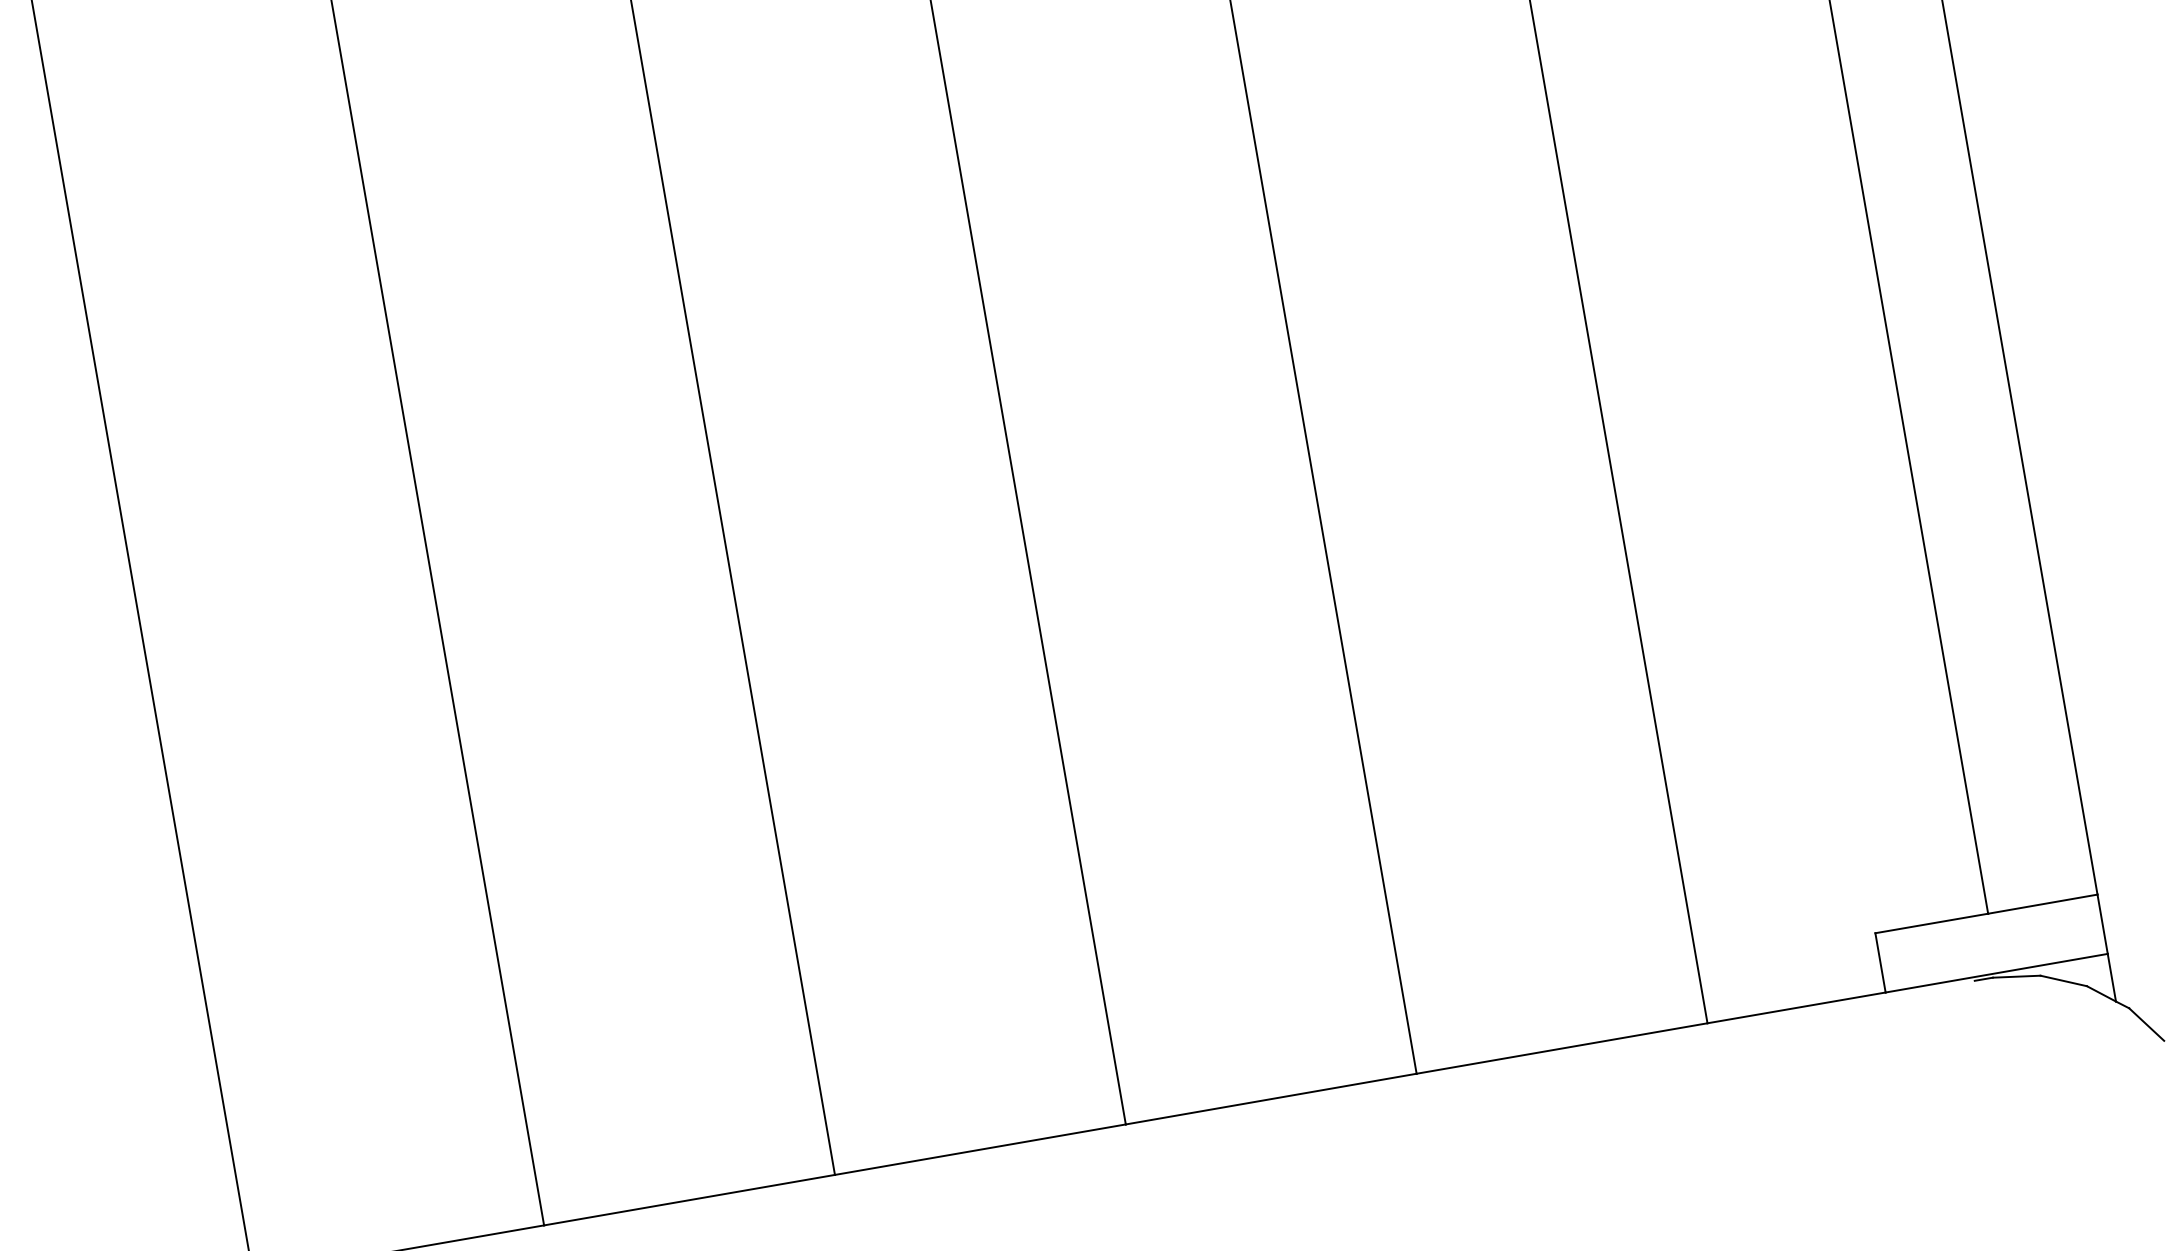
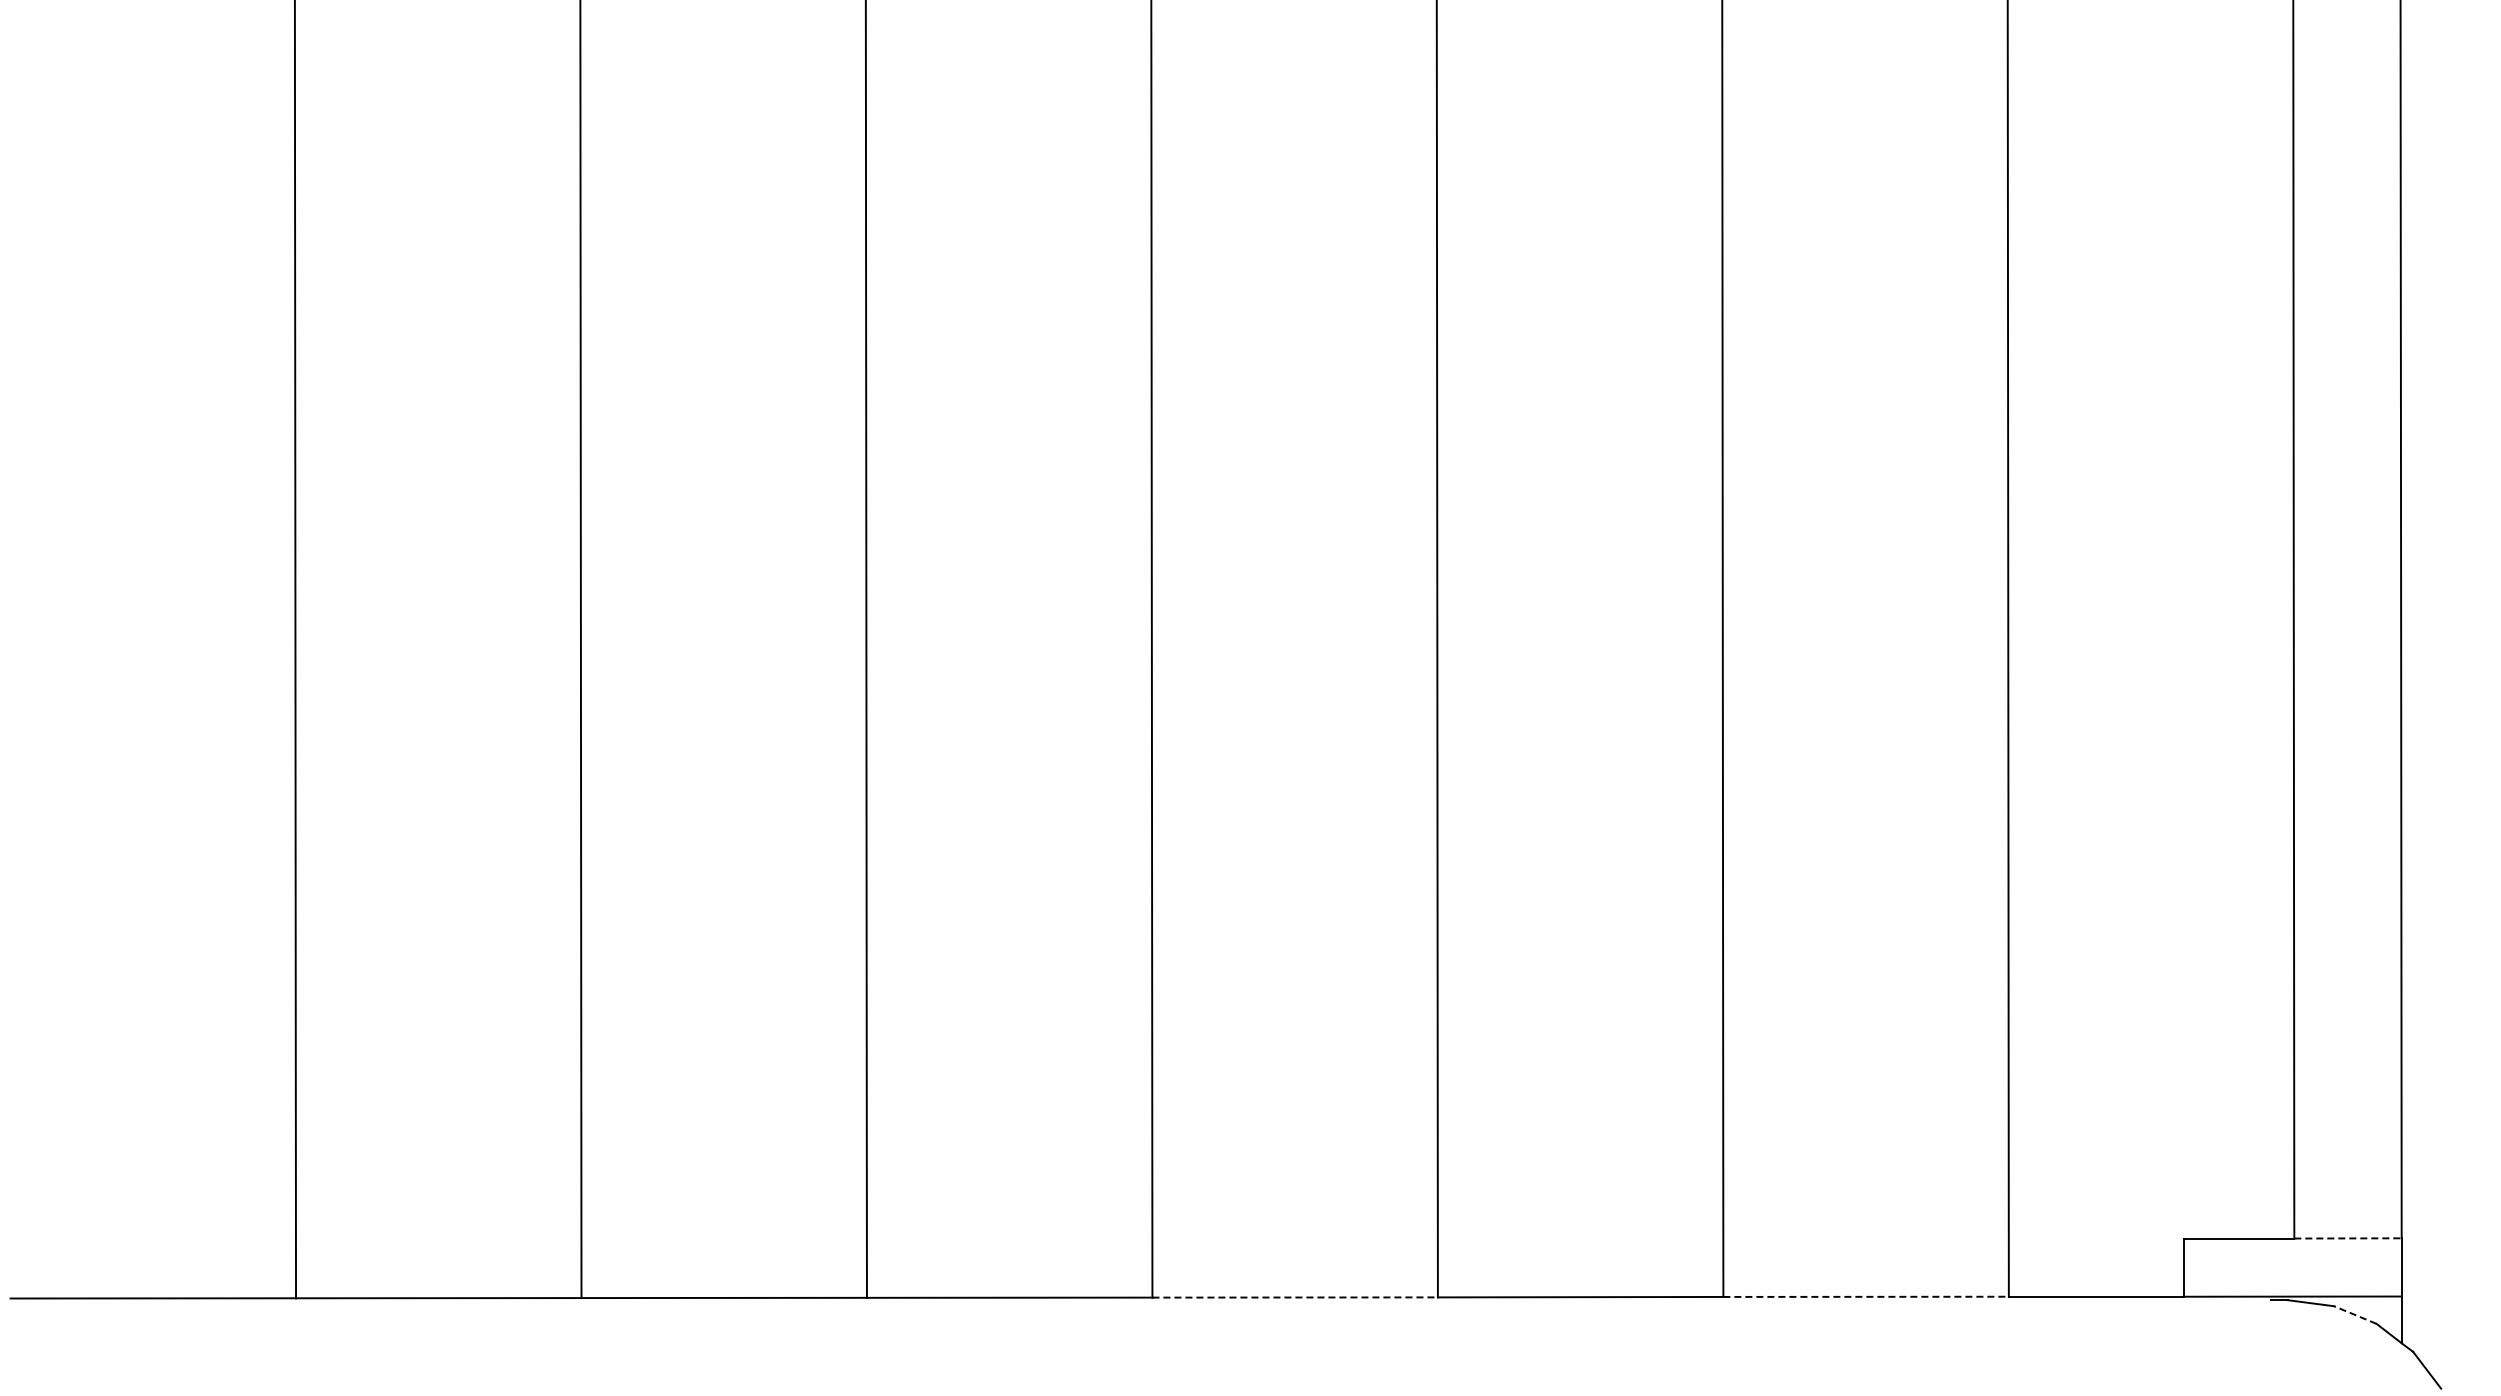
line: (2043, 904) -> (2348, 1238), solid -> dashed
line: (2062, 980) -> (2354, 1314), solid -> dashed
line: (1562, 1048) -> (1866, 1296), solid -> dashed
line: (980, 1149) -> (1295, 1297), solid -> dashed

